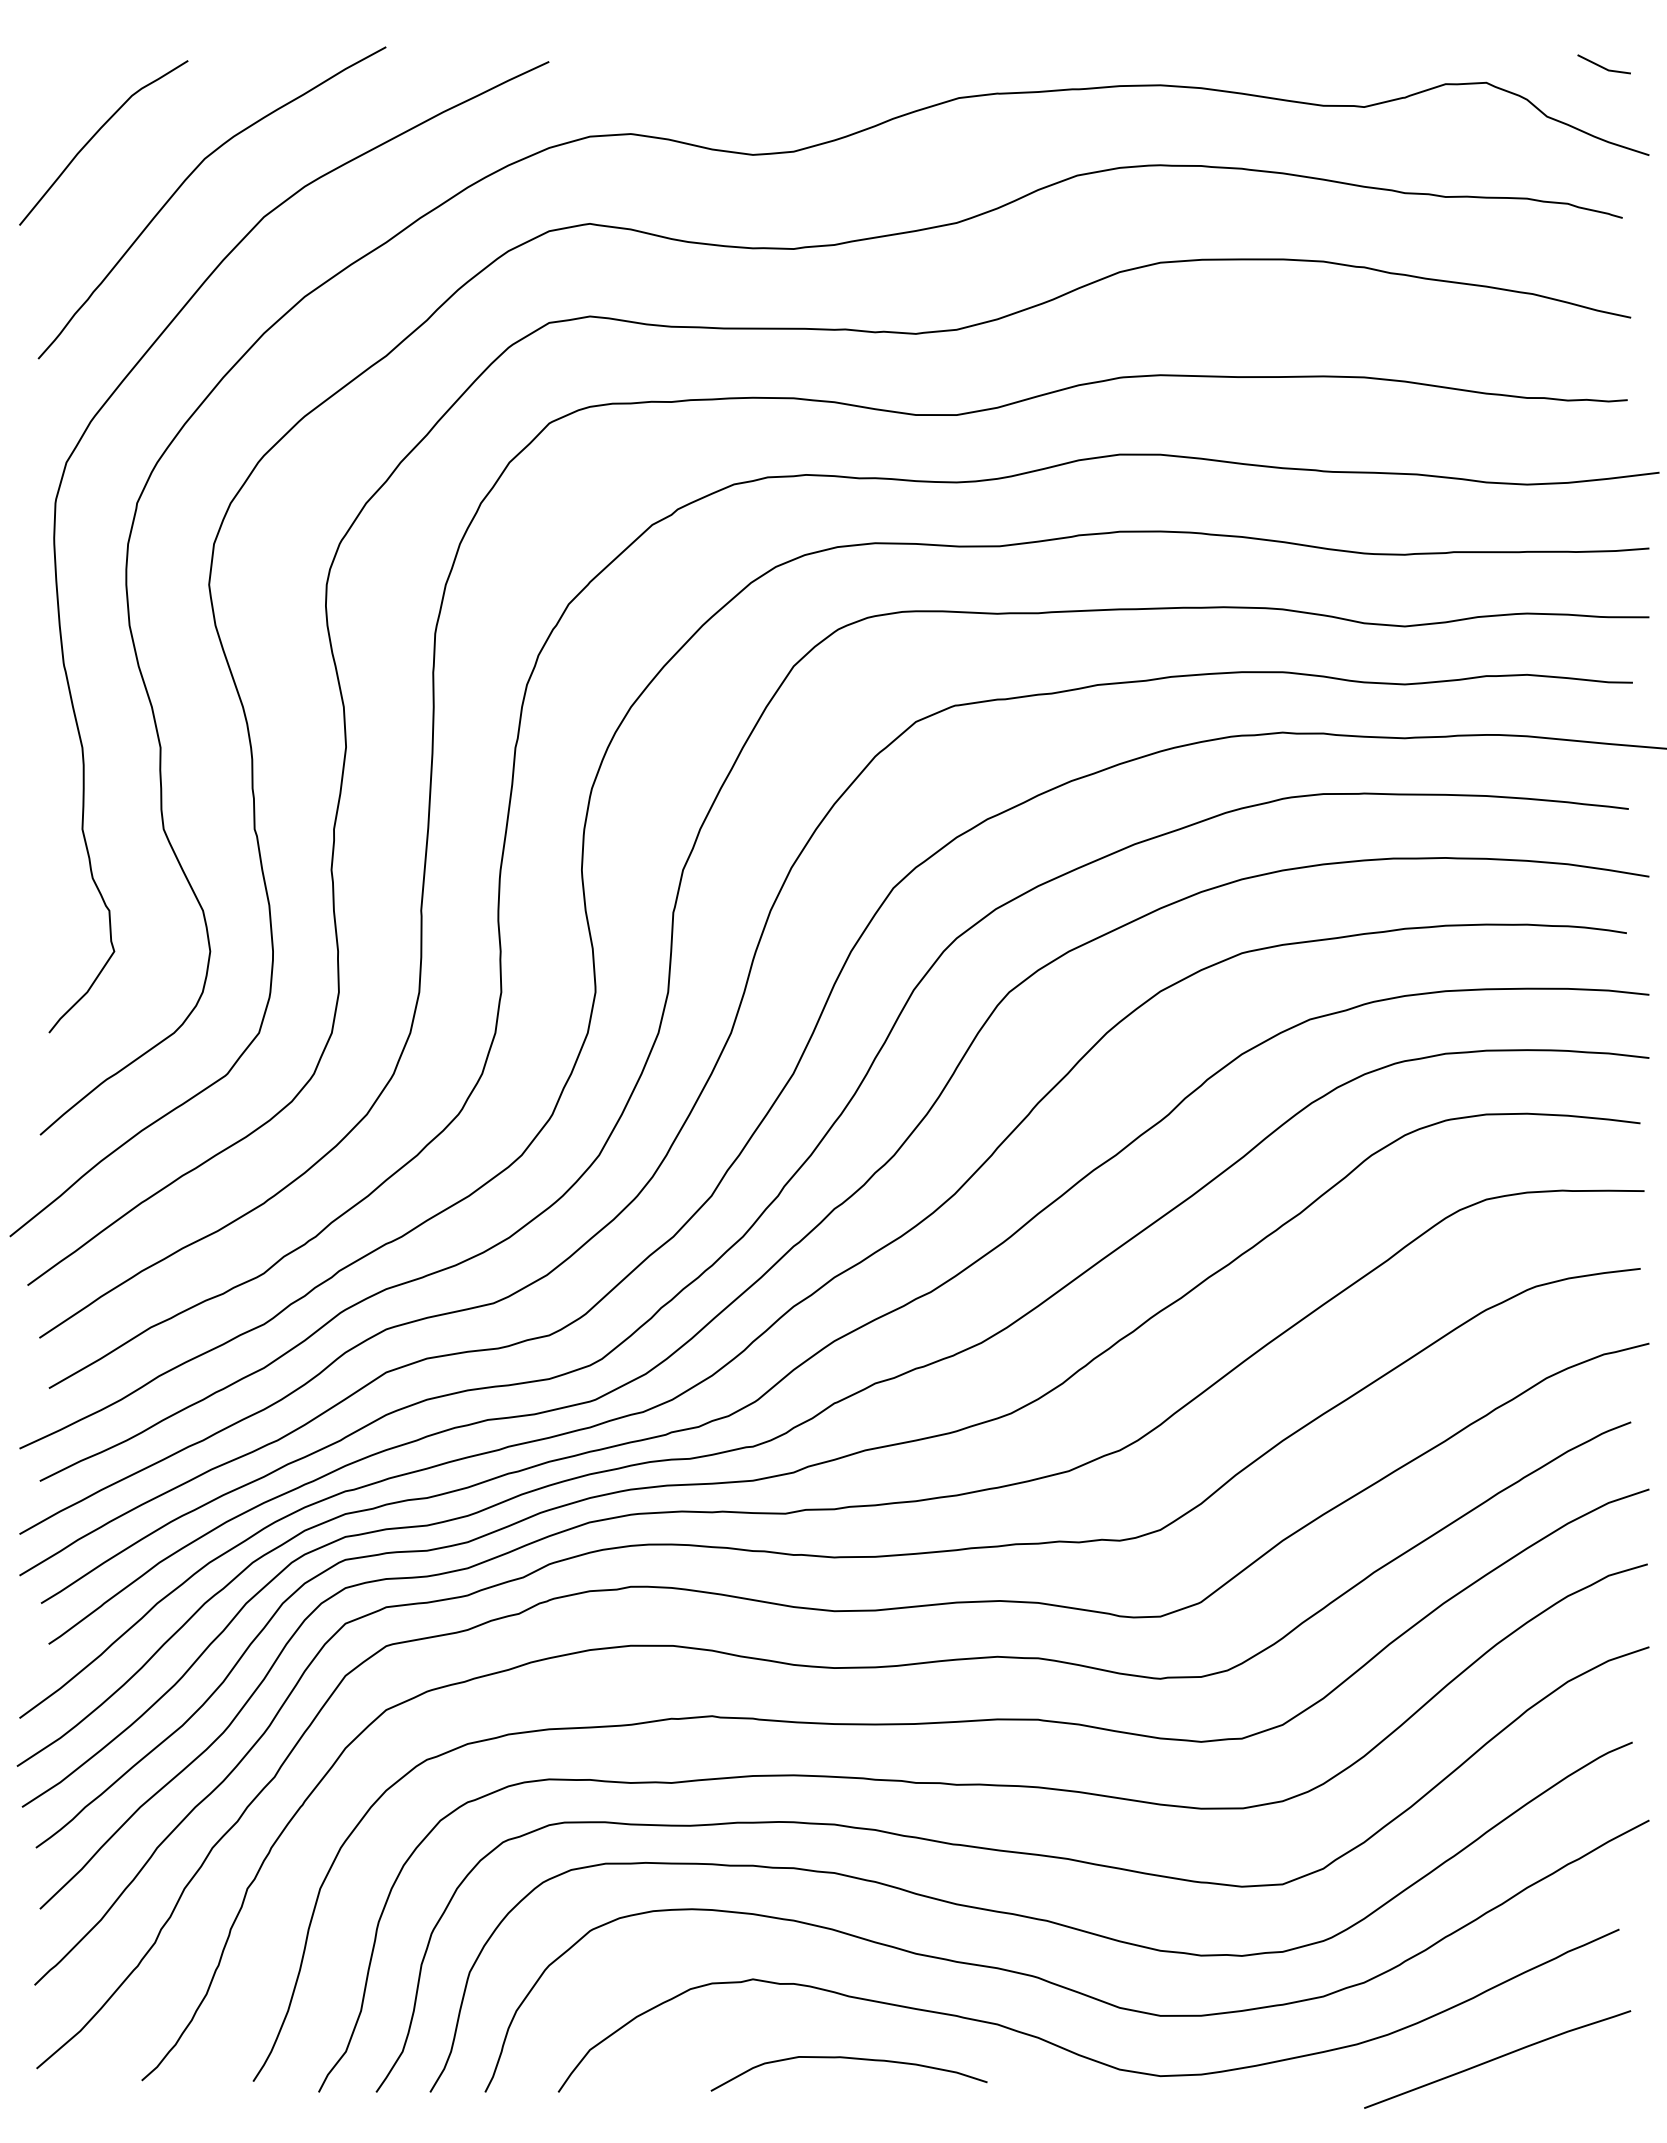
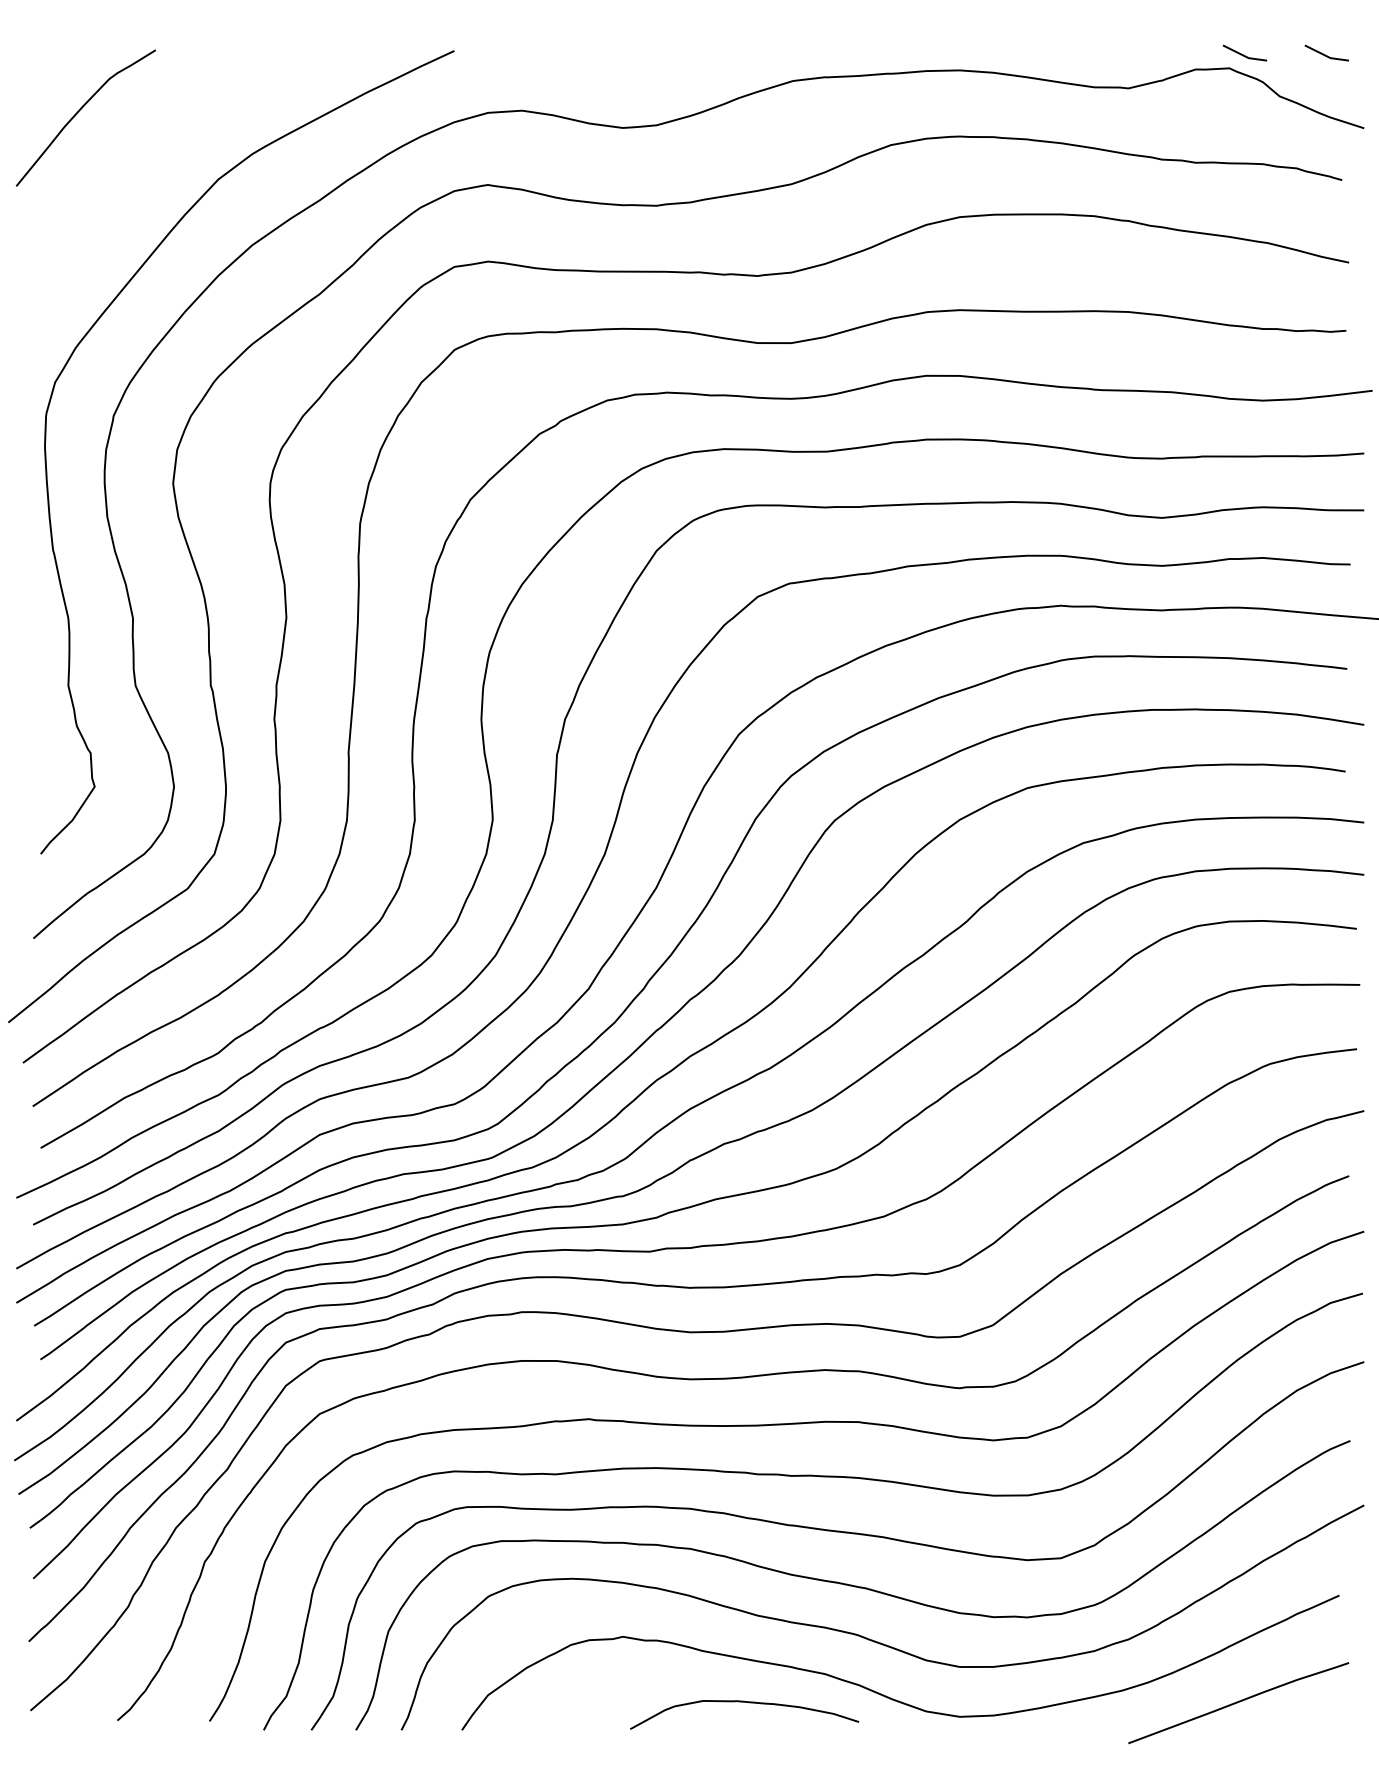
line: (1504, 66) -> (1244, 54), added
curve: (188, 178) -> (156, 147), removed
curve: (851, 2059) -> (746, 1703), moved

